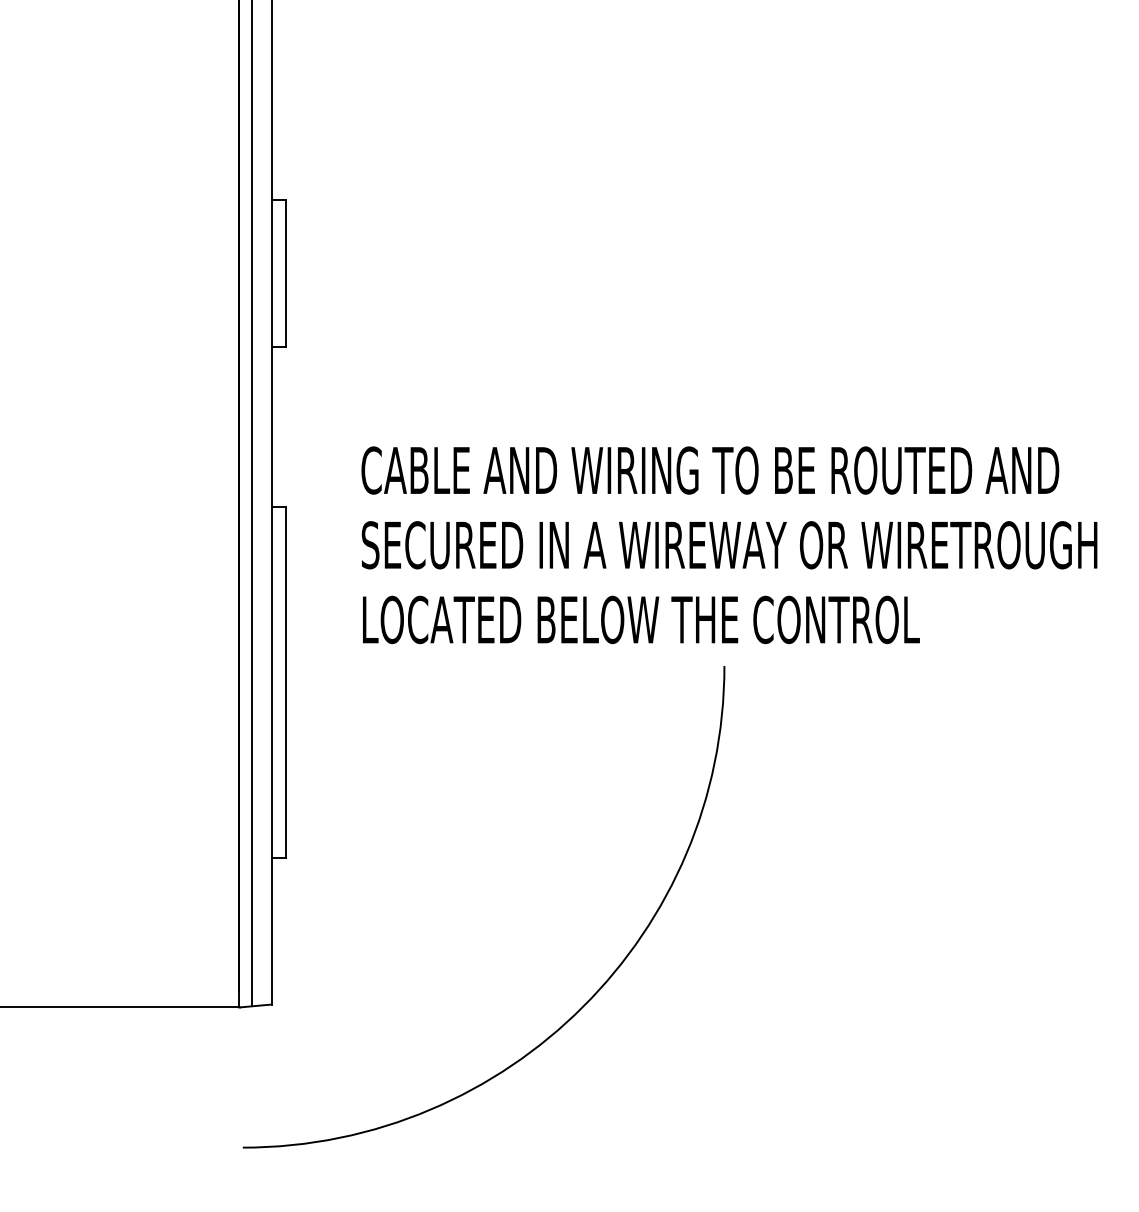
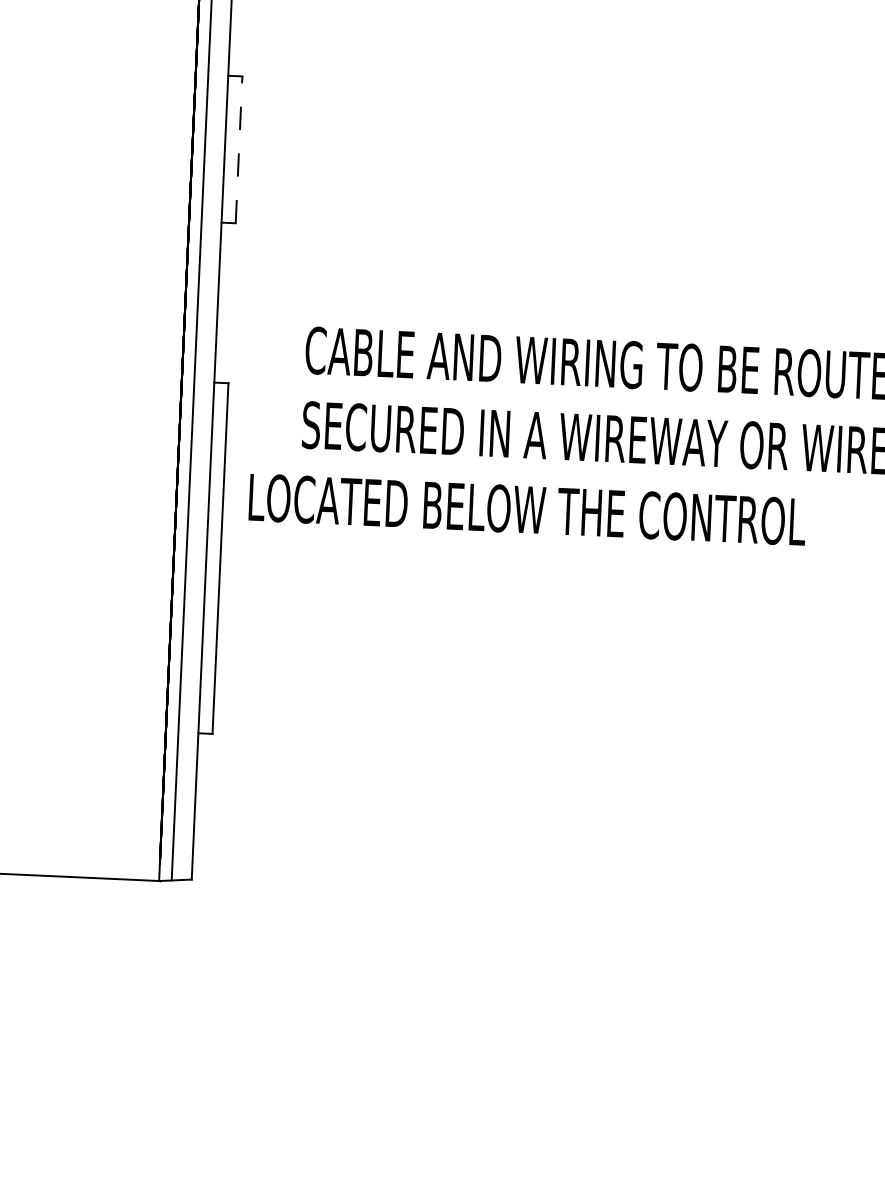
line: (285, 273) -> (238, 149), solid -> dashed
text: (641, 619) -> (527, 509), moved
arc: (582, 1005) -> (502, 894), removed

